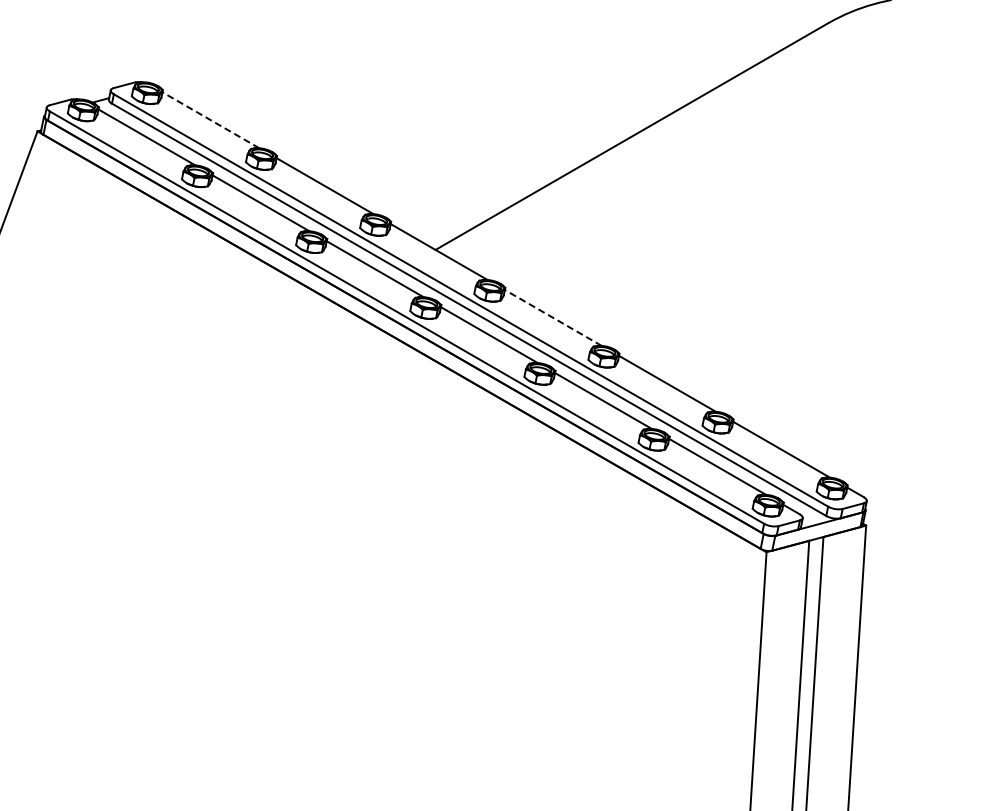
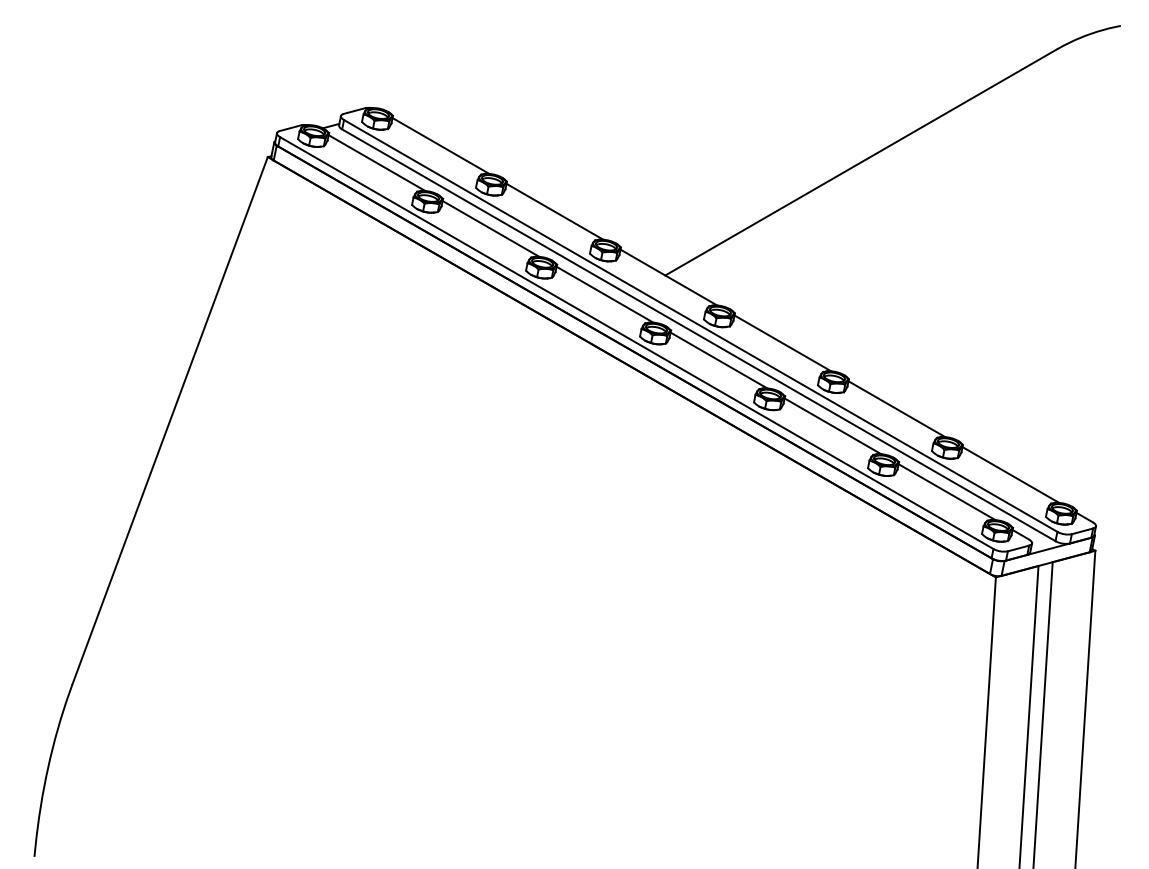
line: (210, 120) -> (440, 146), dashed -> solid
line: (552, 318) -> (782, 343), dashed -> solid

